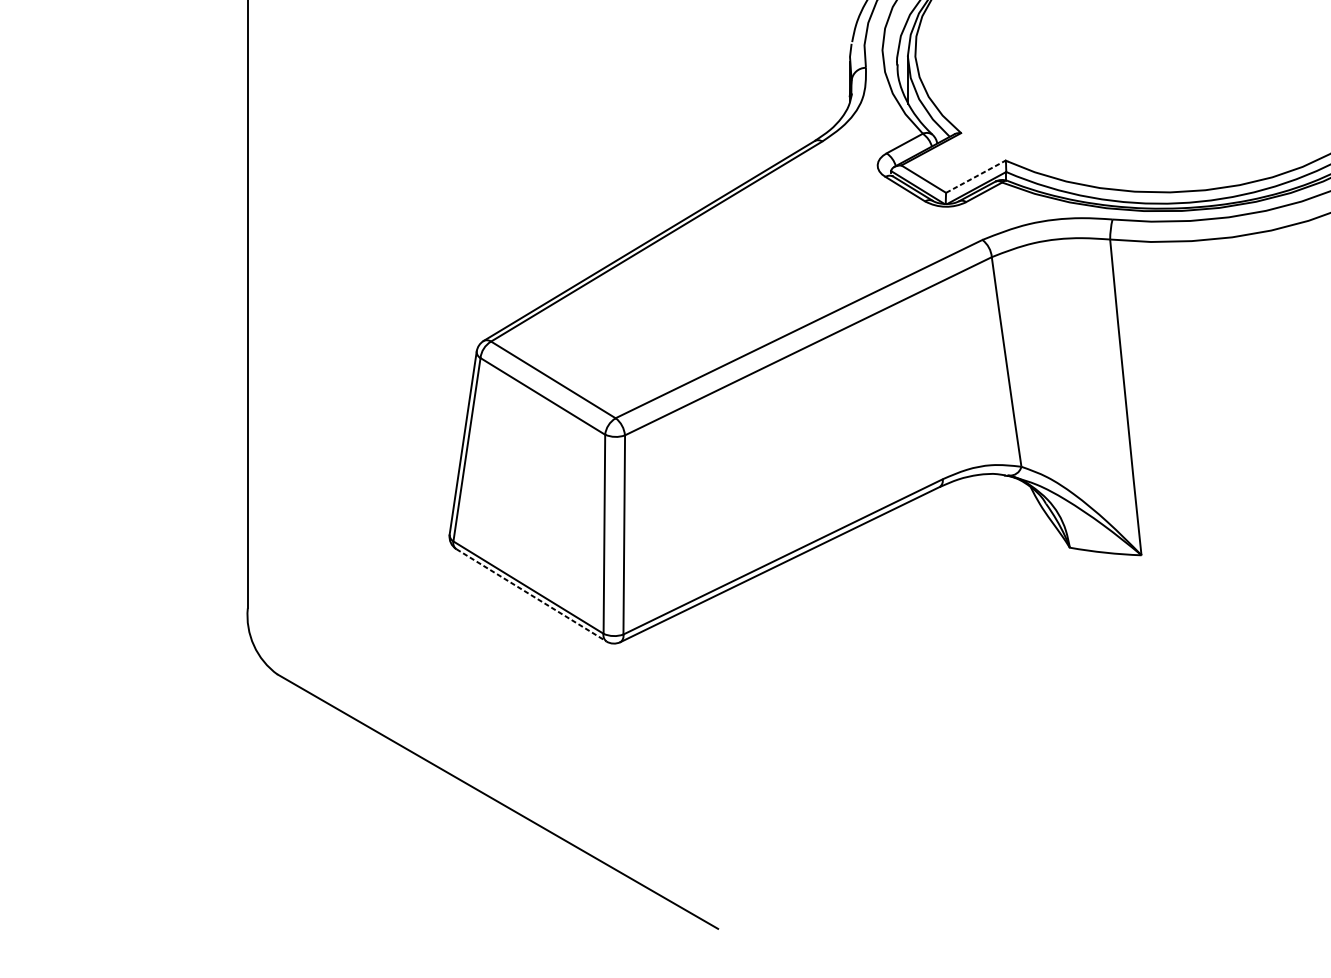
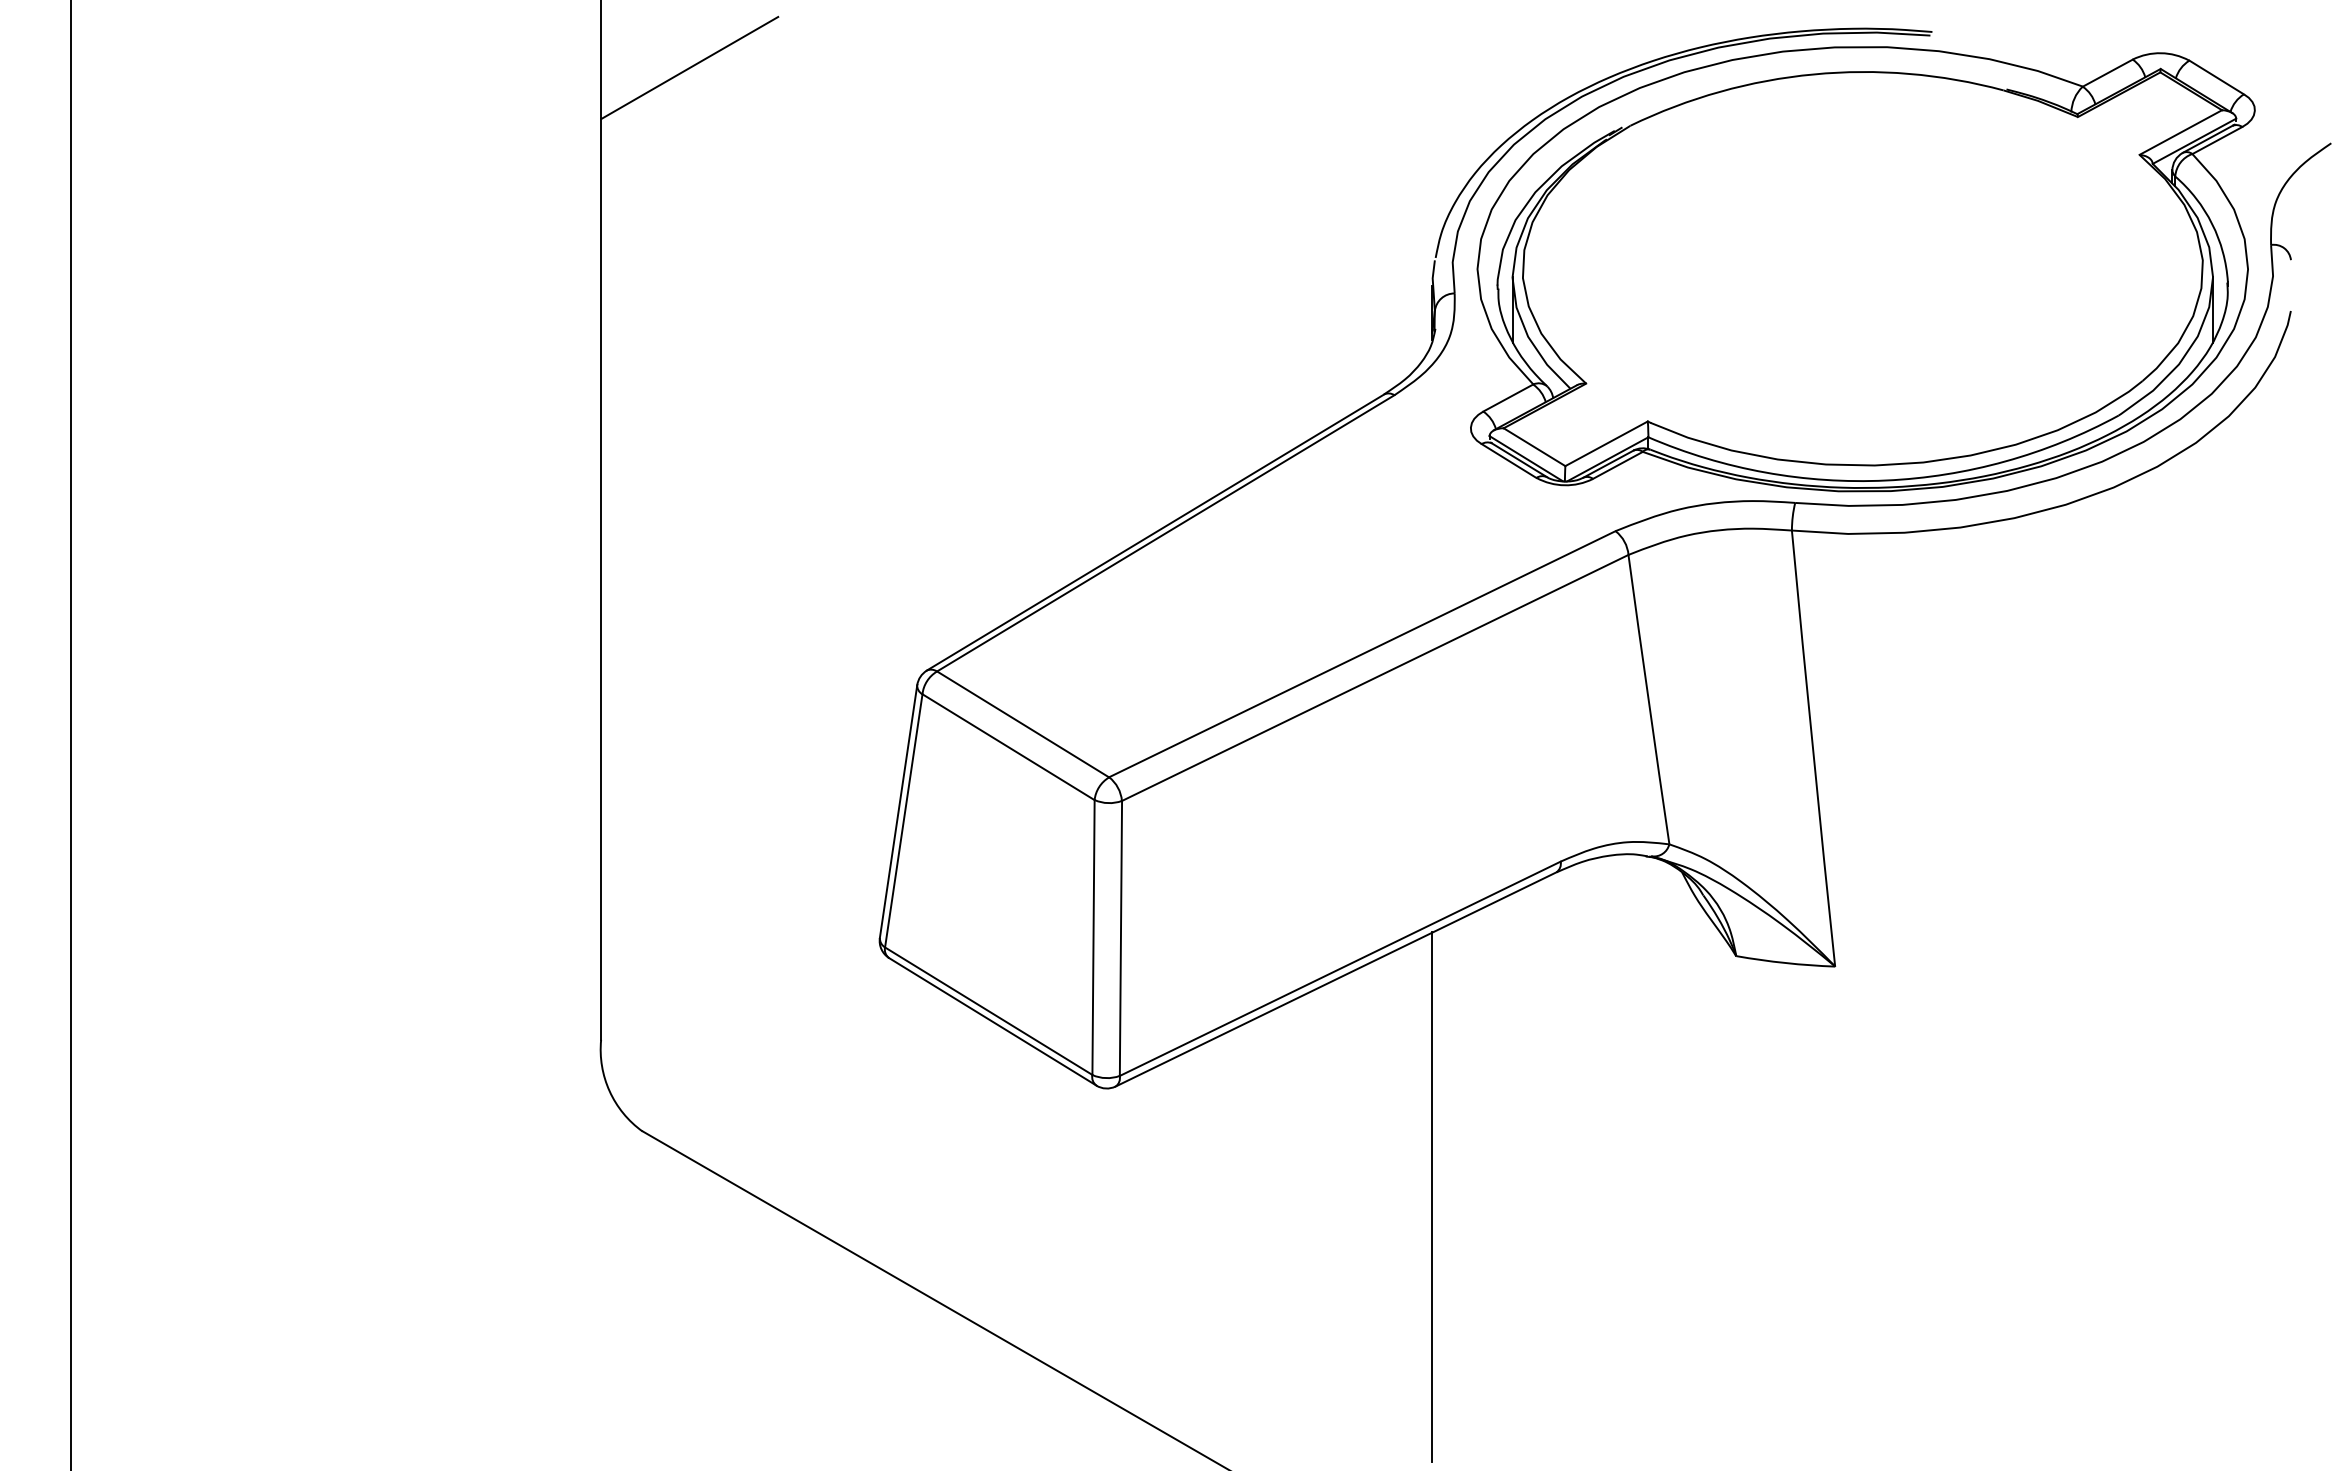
line: (975, 176) -> (1606, 443), dashed -> solid
line: (531, 595) -> (992, 1021), dashed -> solid
line: (849, 722) -> (1432, 1197), added

